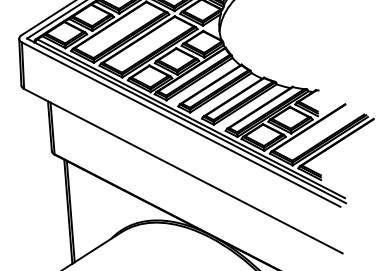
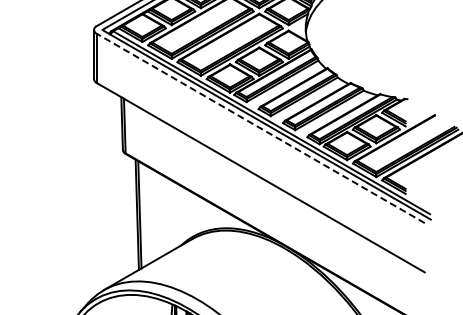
line: (180, 124) -> (260, 128), solid -> dashed

